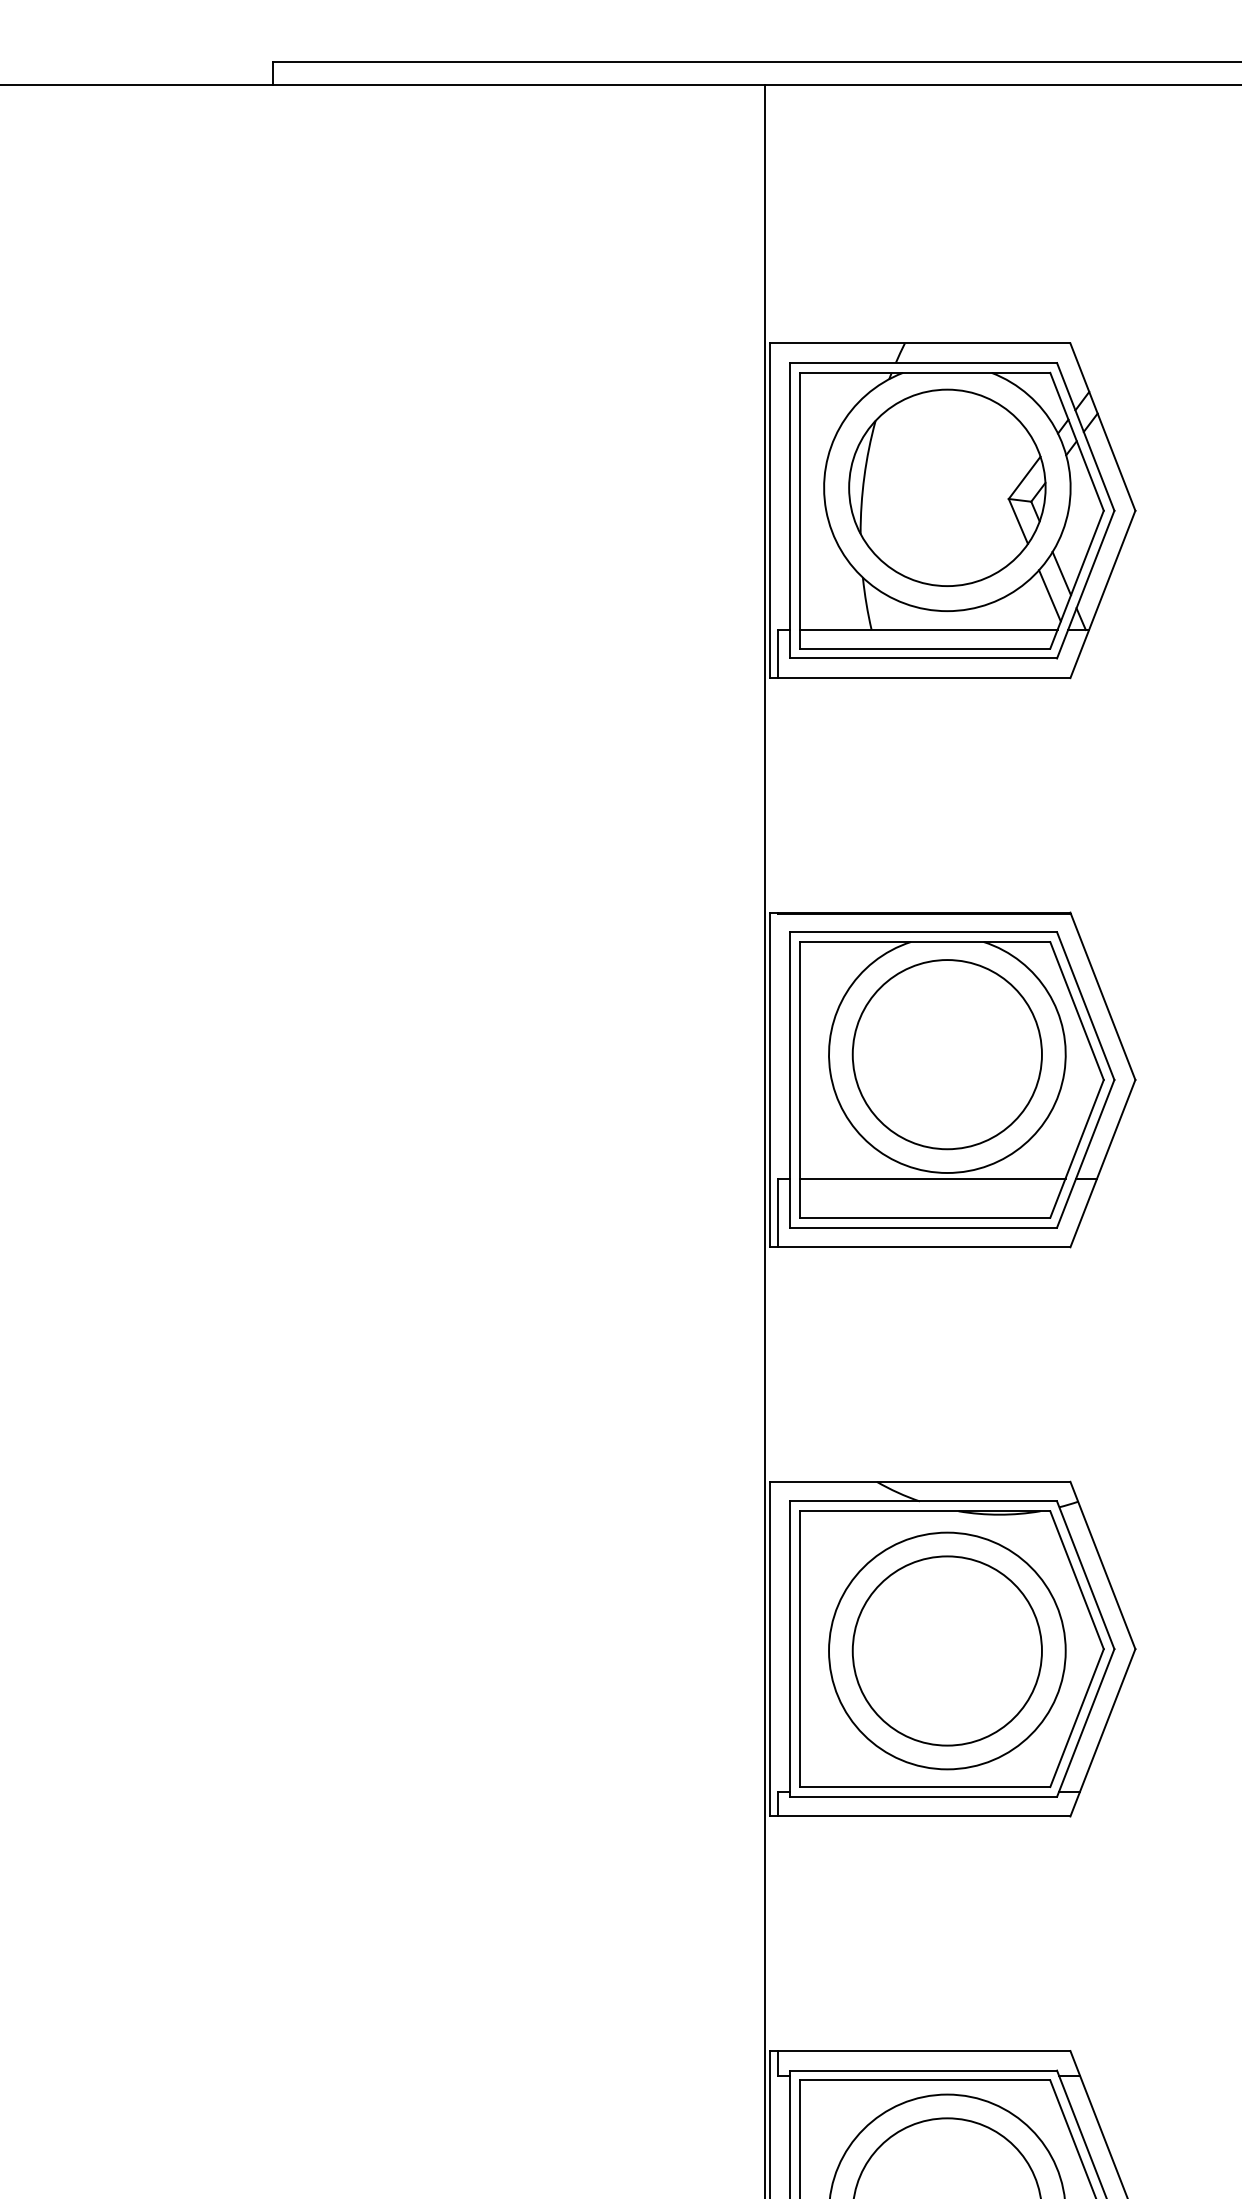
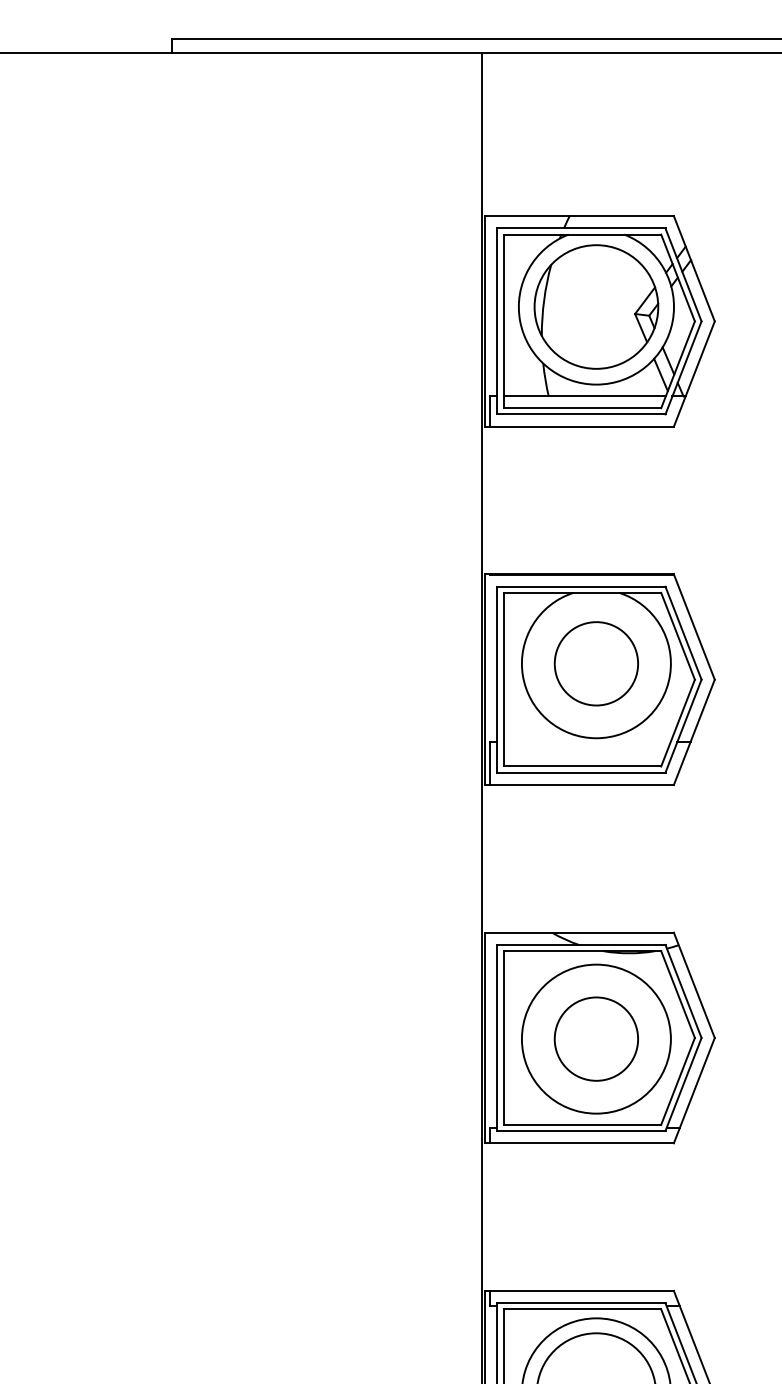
circle: (947, 1054) -> (596, 663), size x0.7
line: (931, 1178) -> (586, 741), removed
circle: (945, 1649) -> (595, 1038), size x0.7

